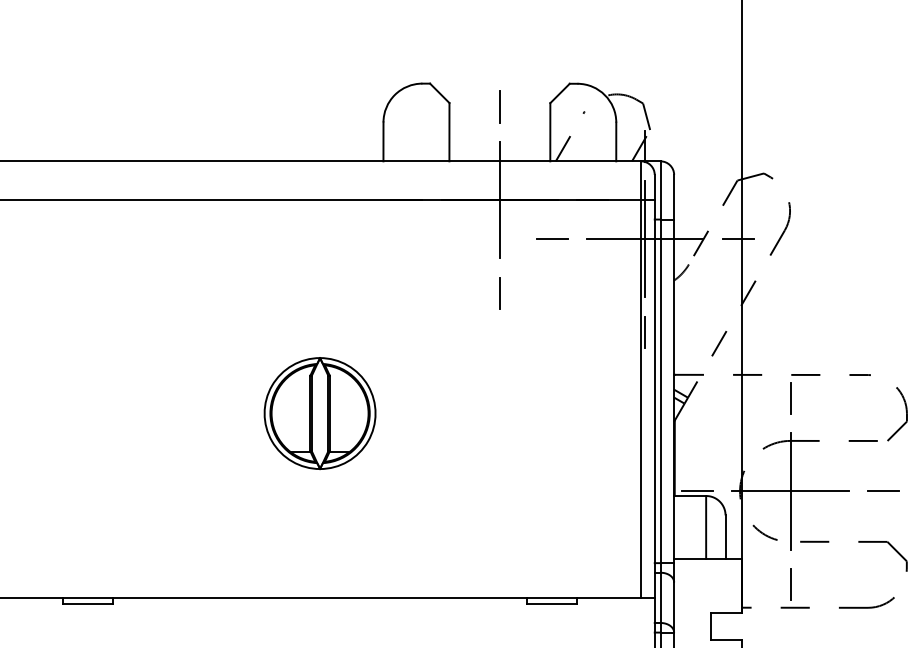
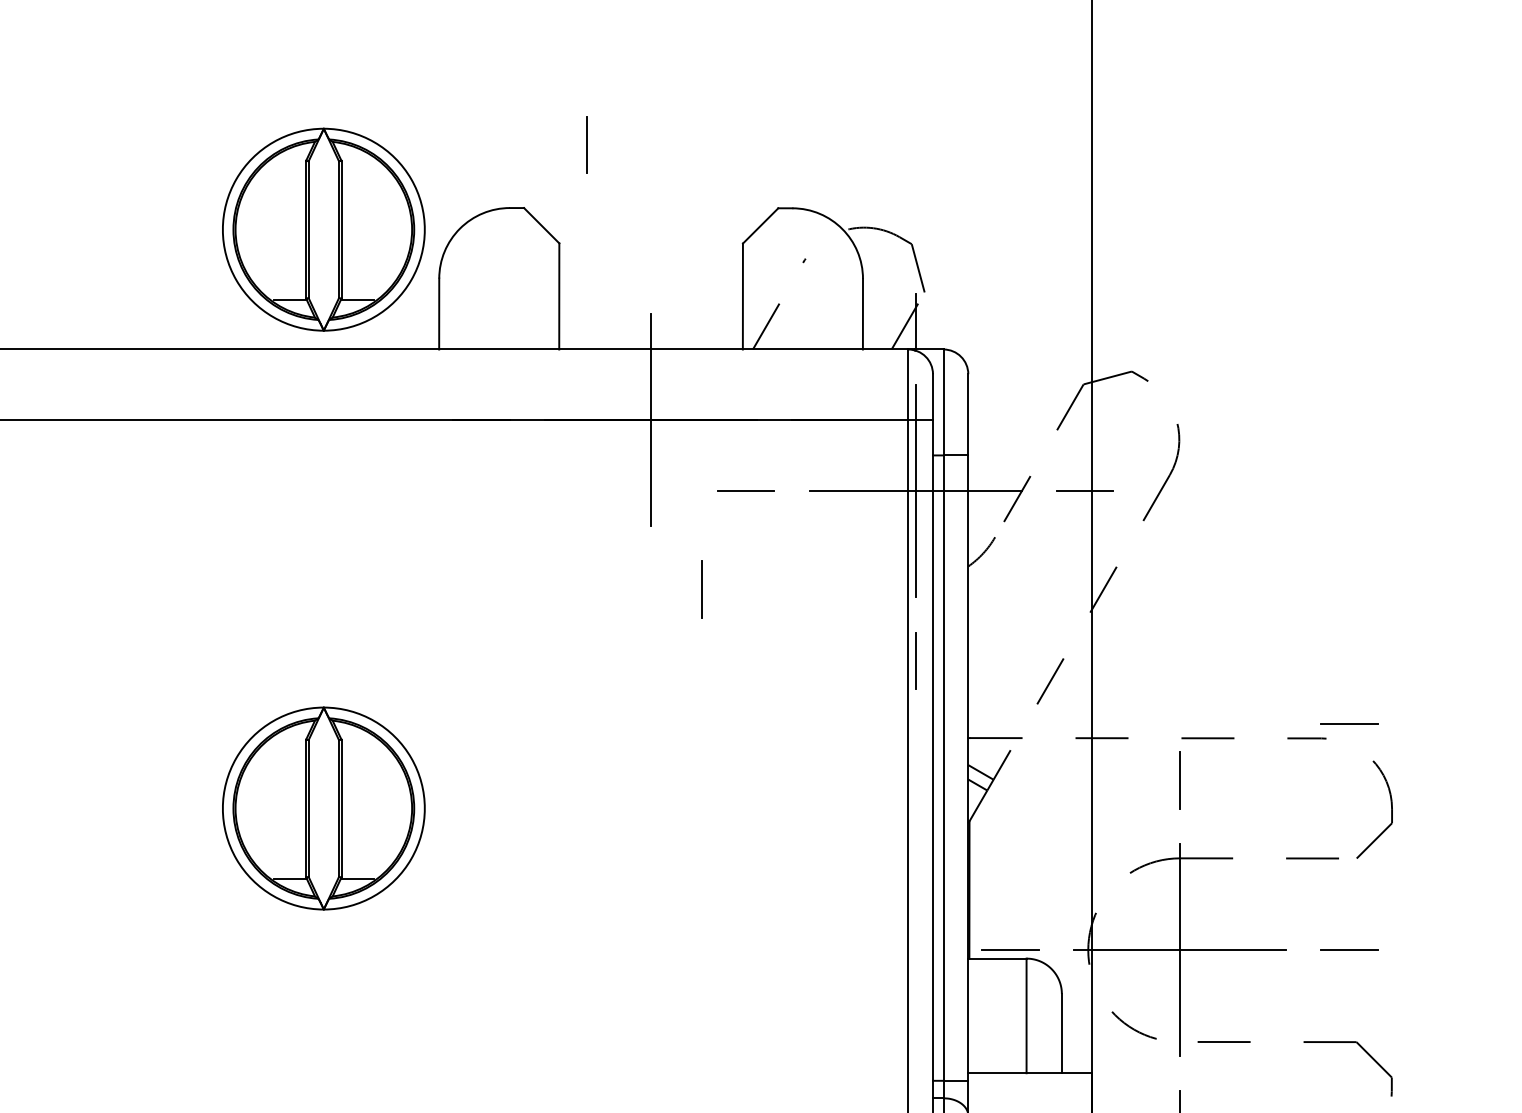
part: (319, 95) -> (322, 229), added
line: (499, 106) -> (586, 144), moved
line: (499, 293) -> (701, 590), moved
line: (883, 366) -> (1349, 722), added

